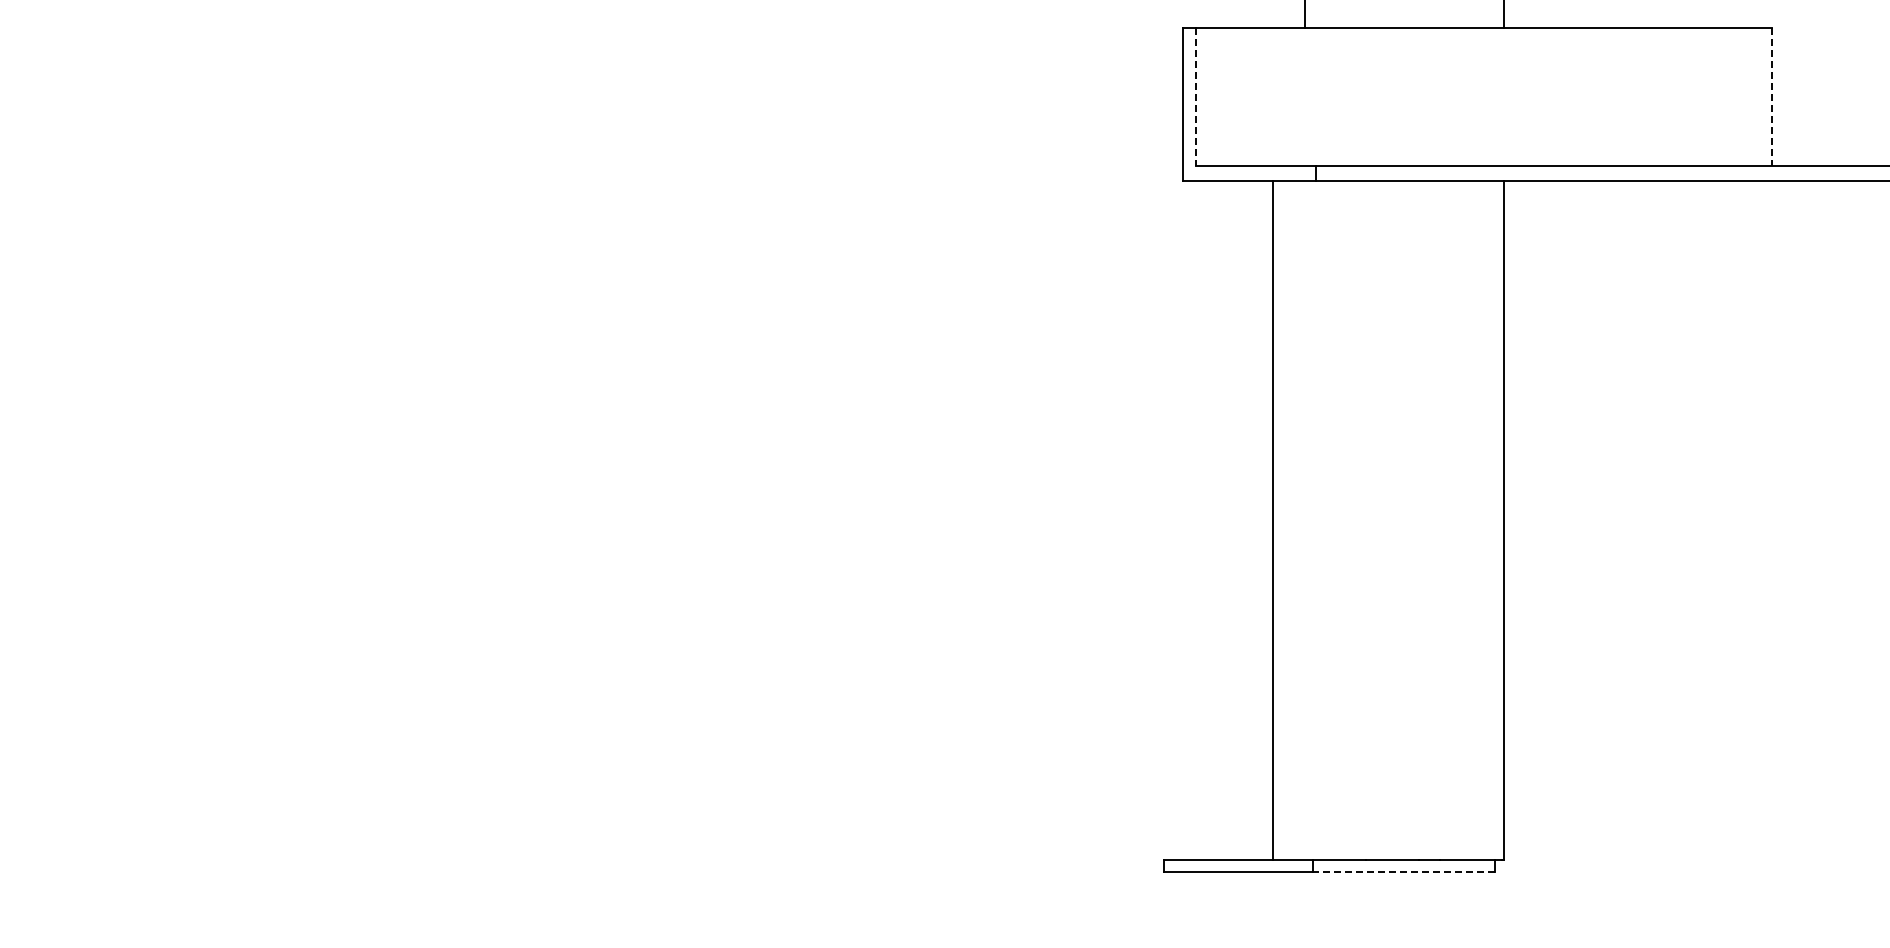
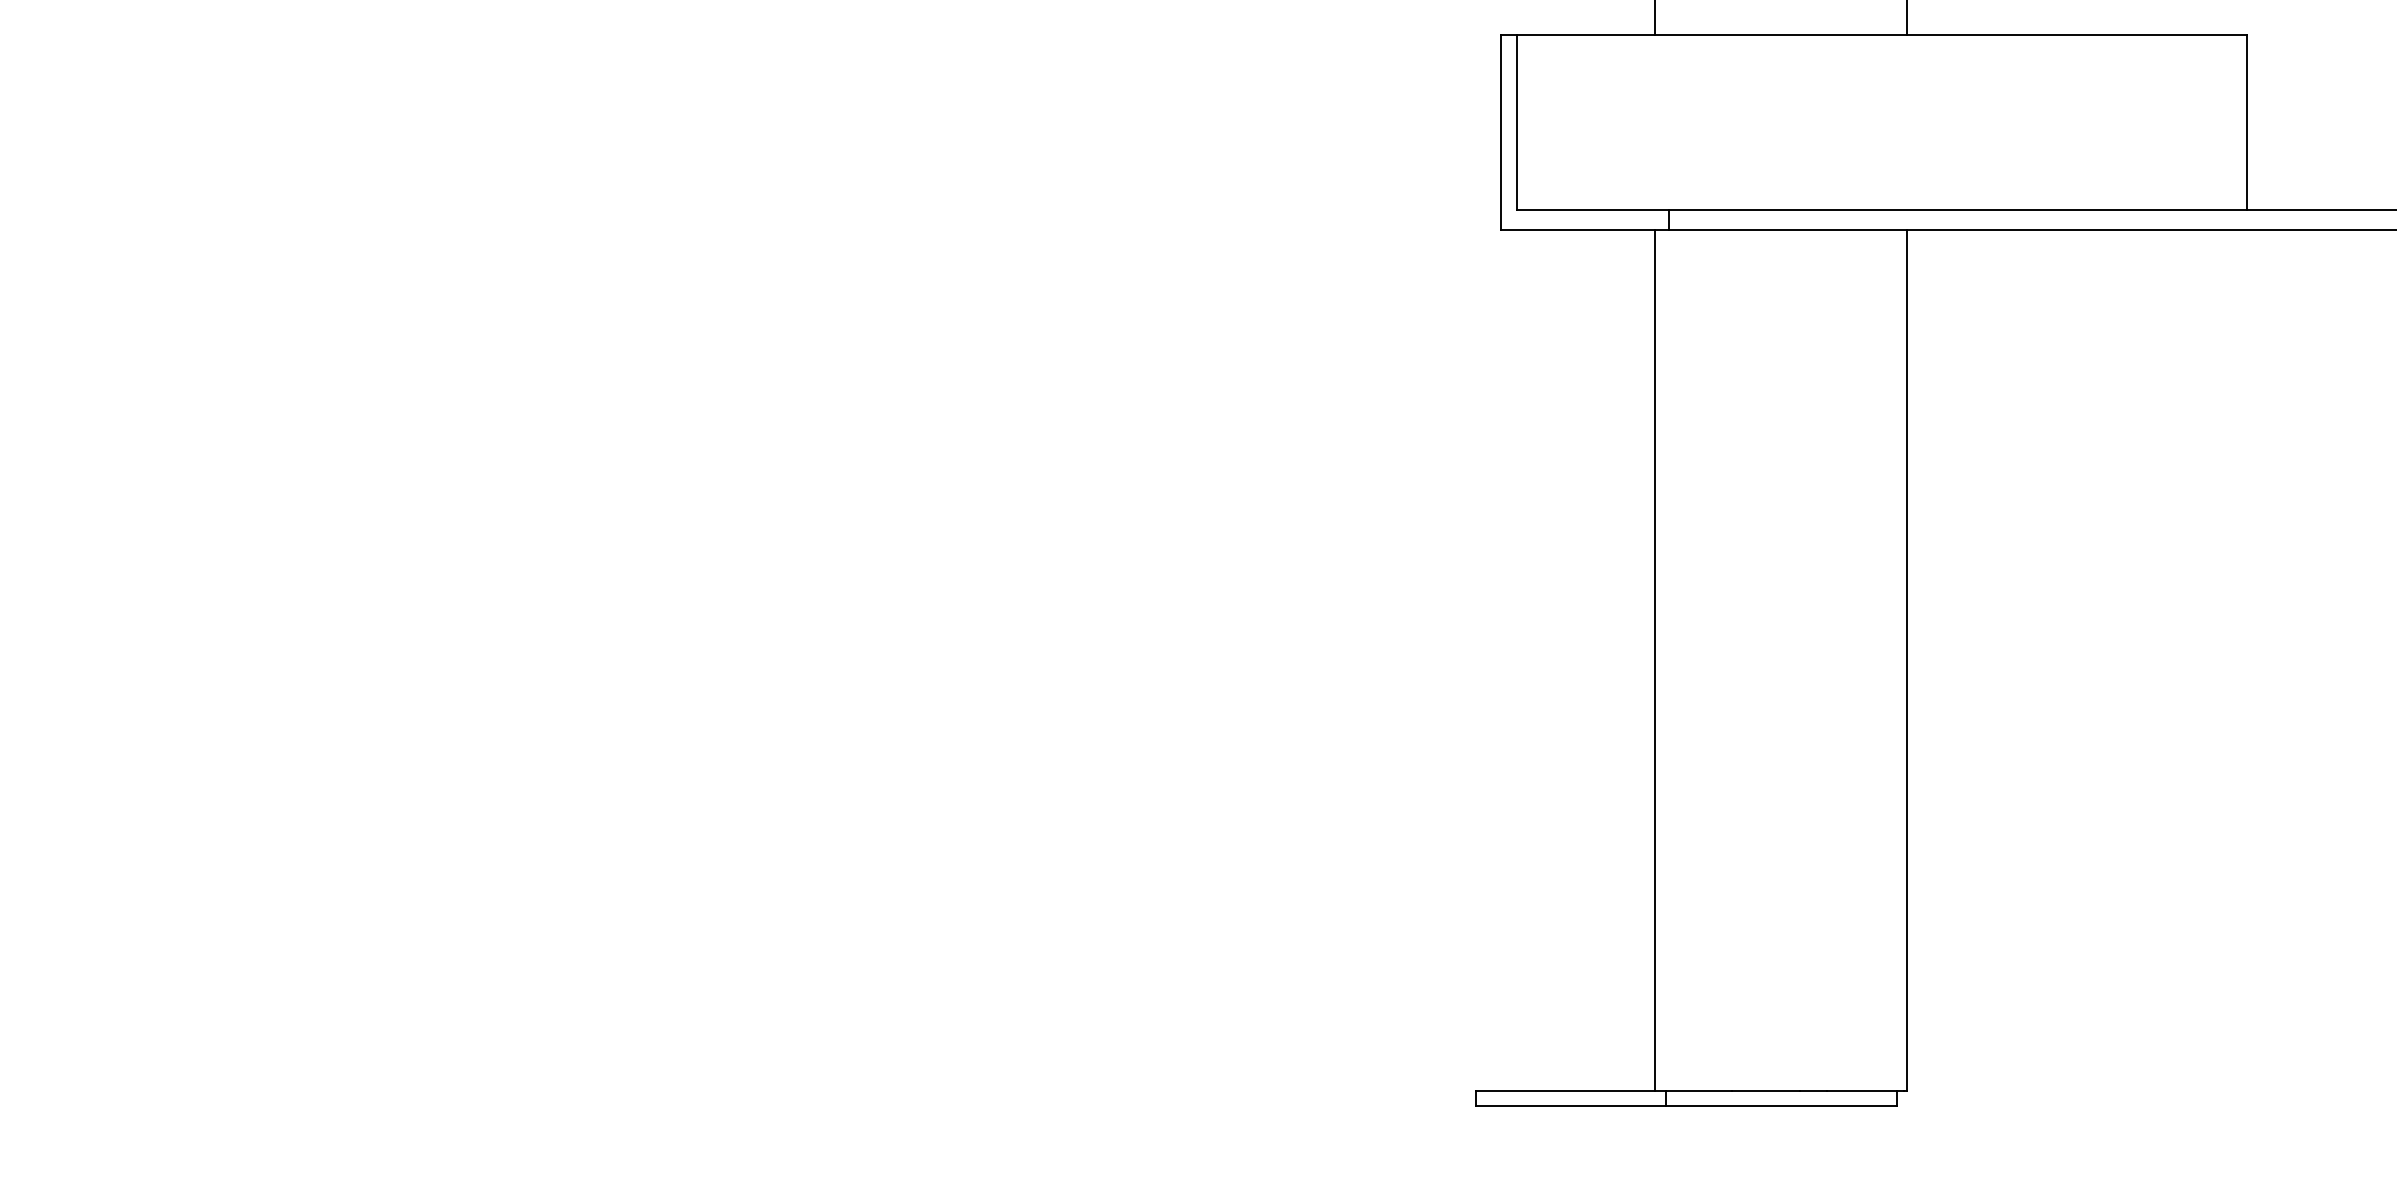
line: (1196, 97) -> (1517, 123), dashed -> solid
line: (1771, 97) -> (2246, 123), dashed -> solid
line: (1273, 520) -> (1655, 659), moved
line: (1403, 871) -> (1780, 1105), dashed -> solid

